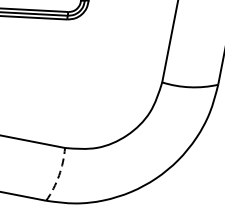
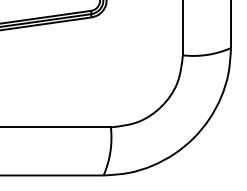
arc: (59, 175) -> (110, 151), dashed -> solid

